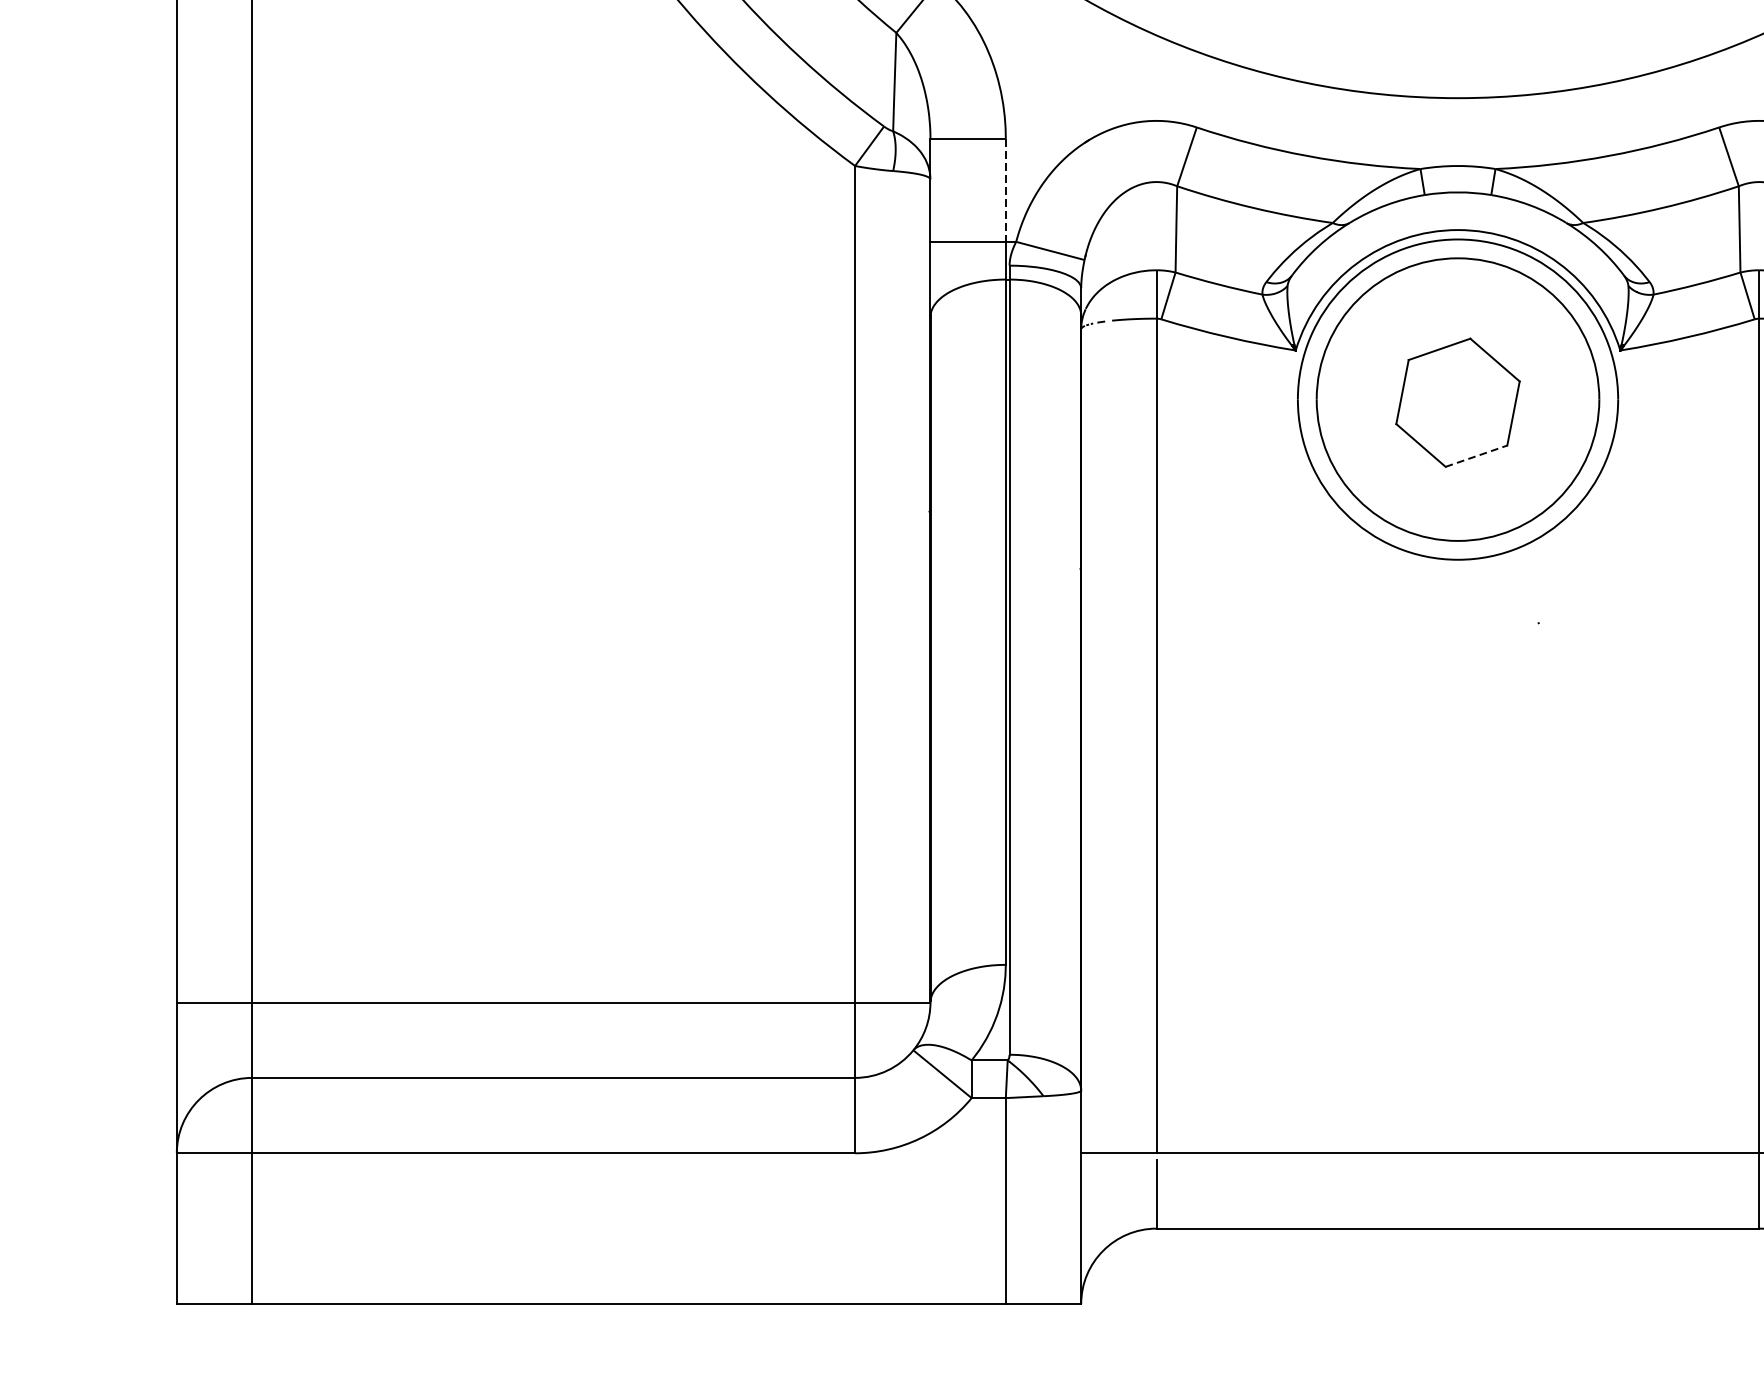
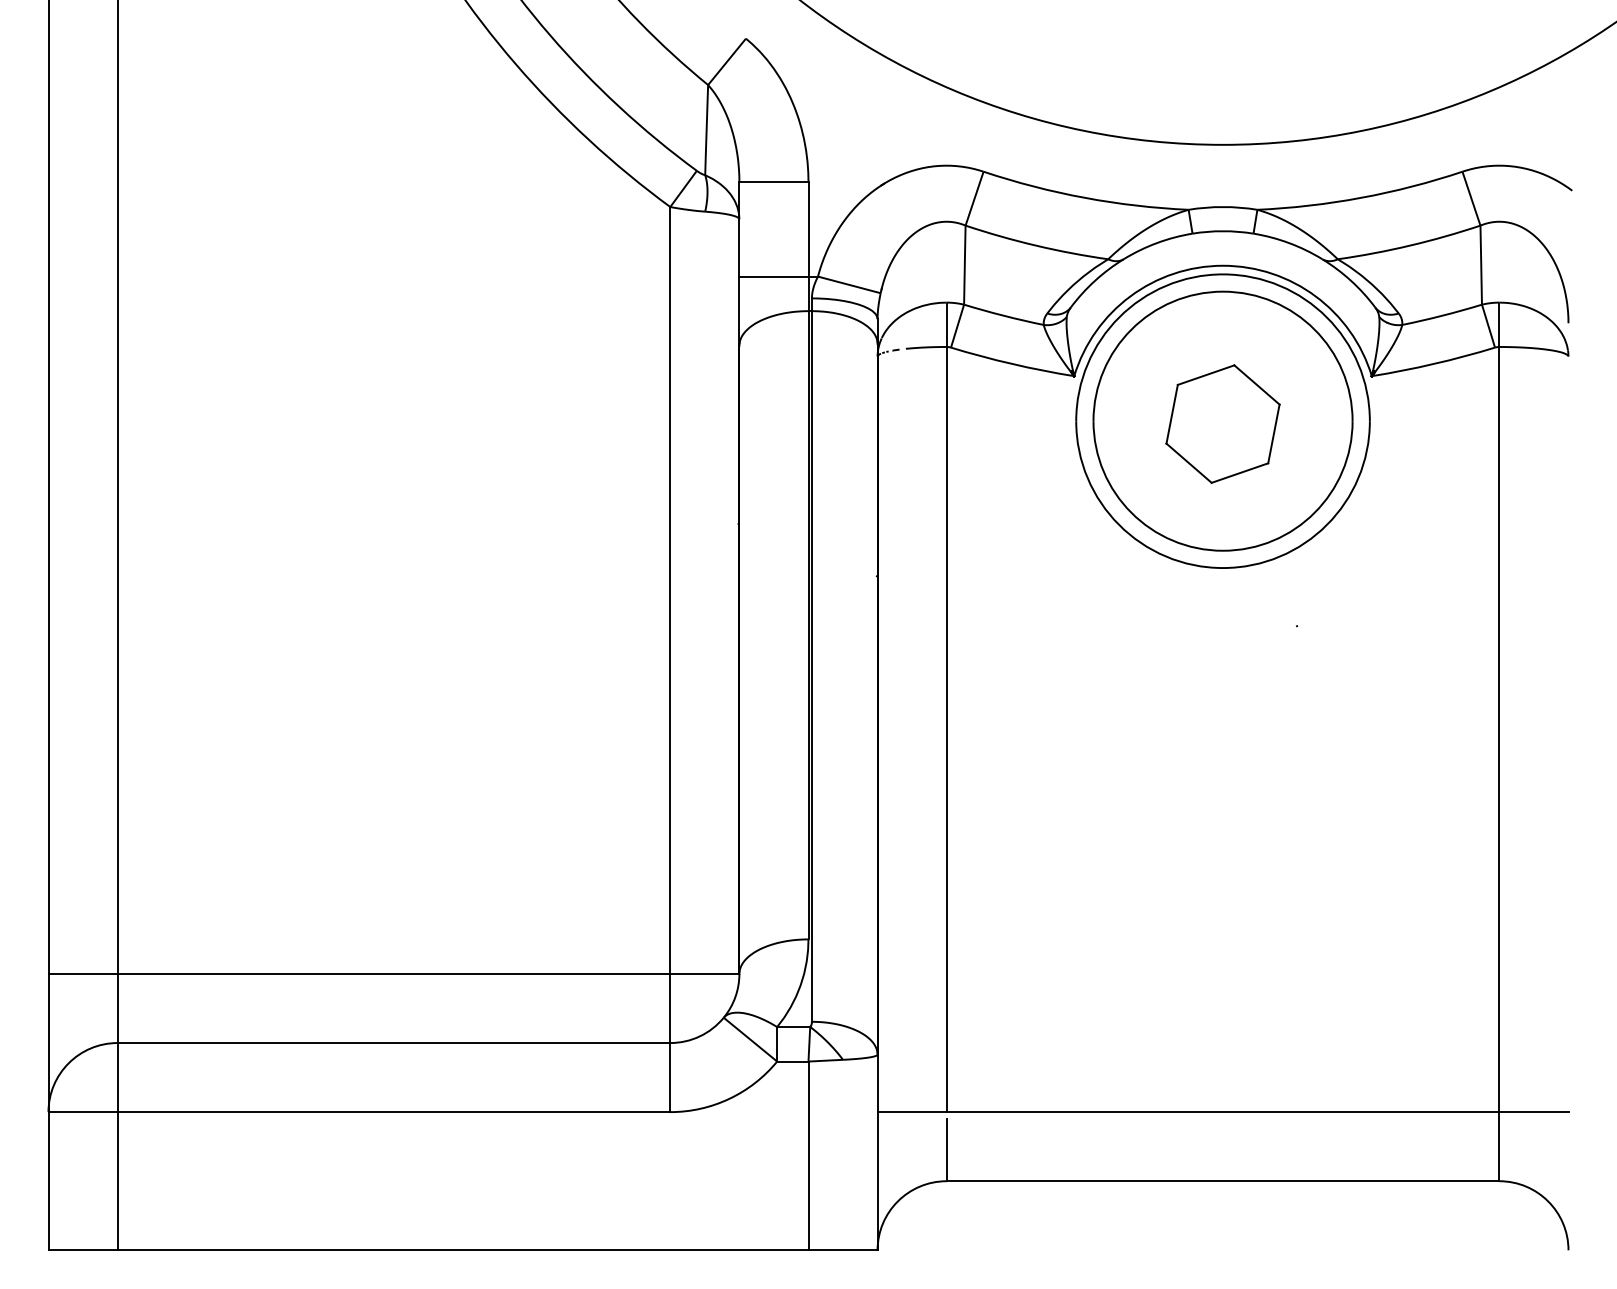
line: (1005, 190) -> (808, 229), dashed -> solid
line: (1475, 456) -> (1239, 473), dashed -> solid

